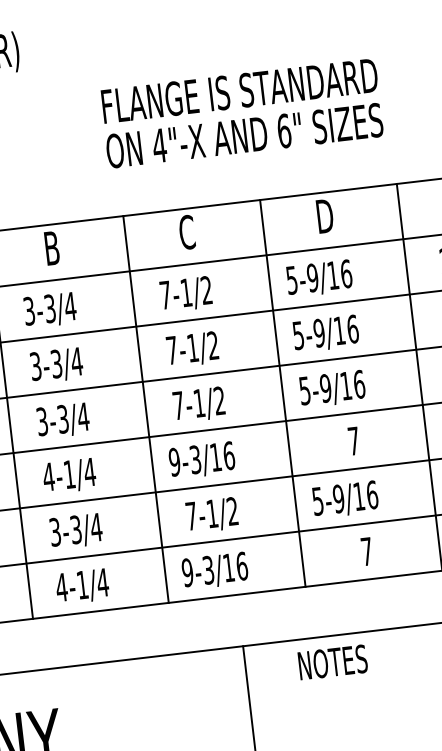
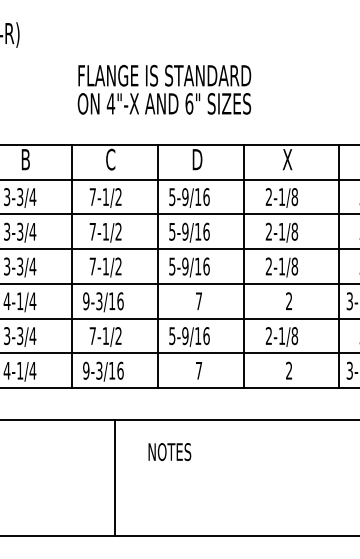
text: (242, 112) -> (164, 89), moved
text: (332, 663) -> (169, 452), moved

